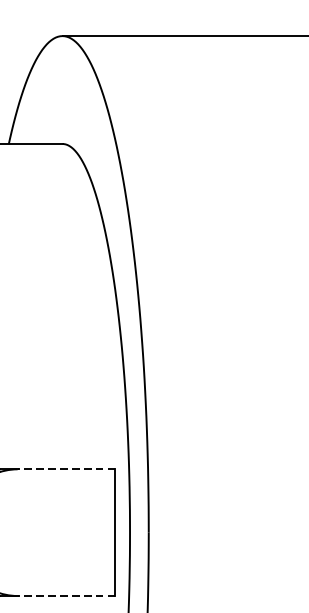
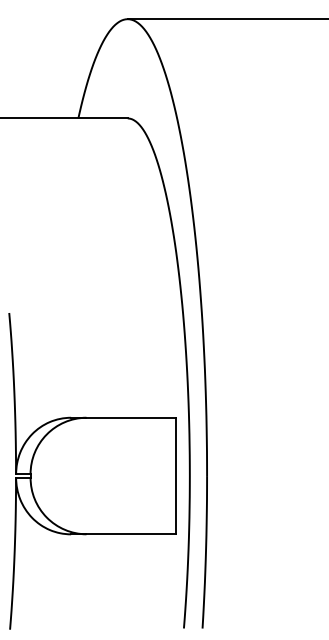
line: (66, 469) -> (131, 417), dashed -> solid
line: (66, 596) -> (131, 534), dashed -> solid

